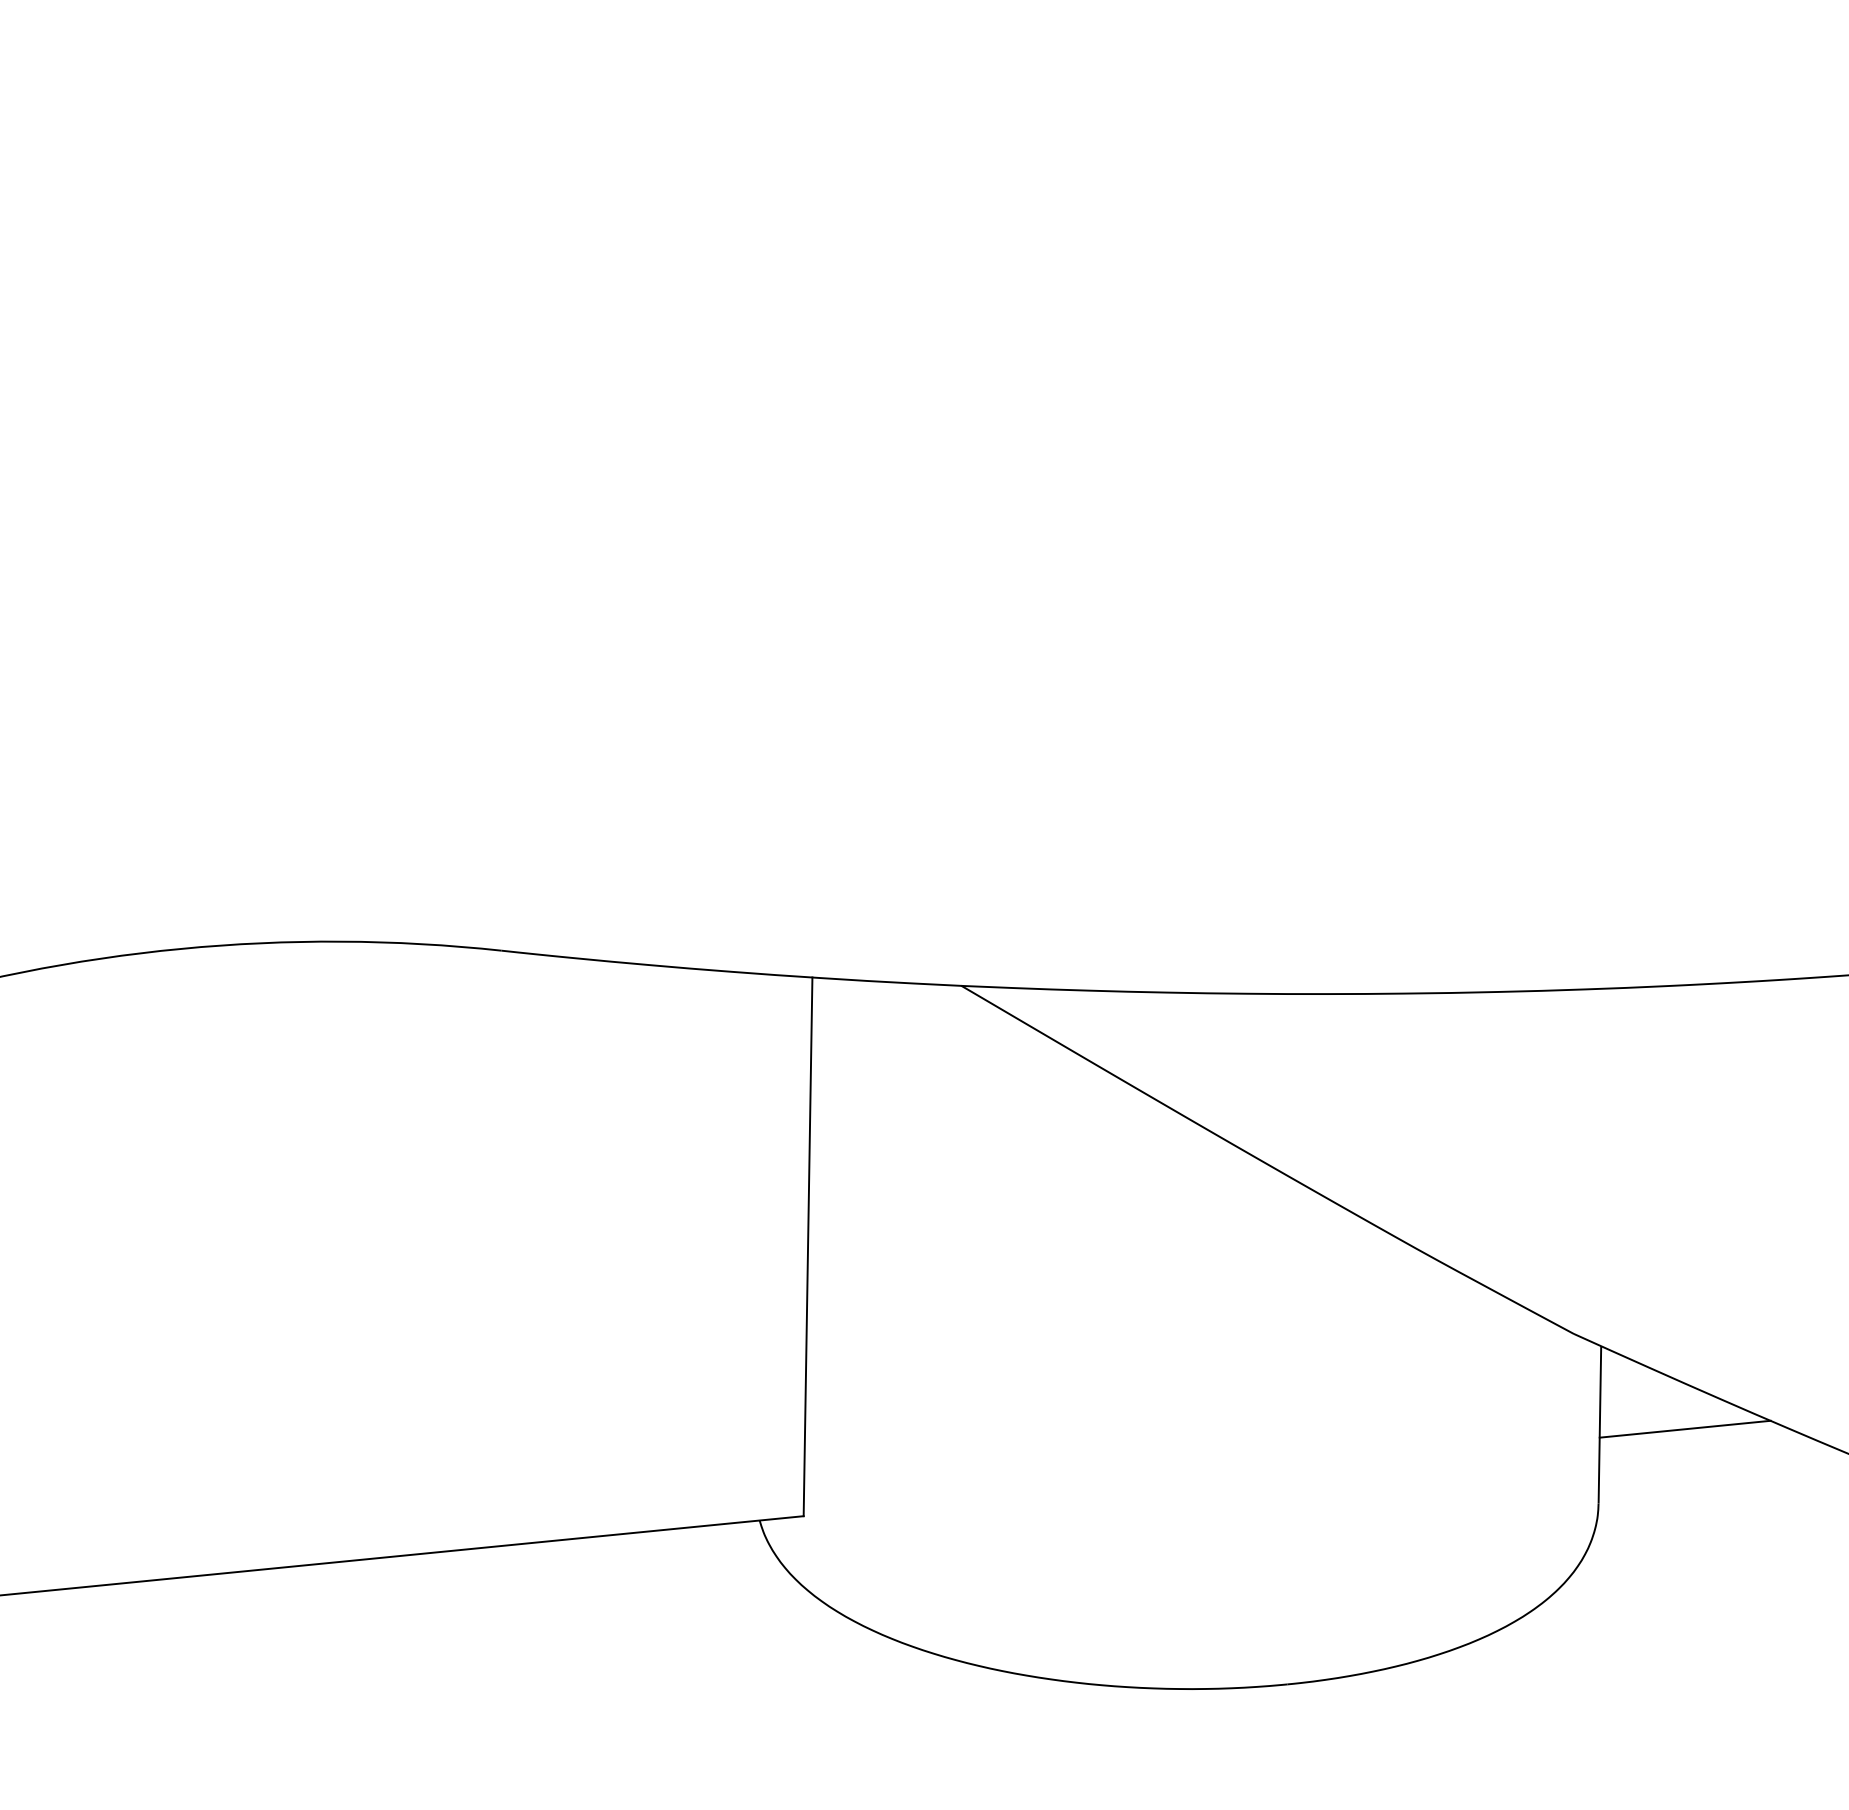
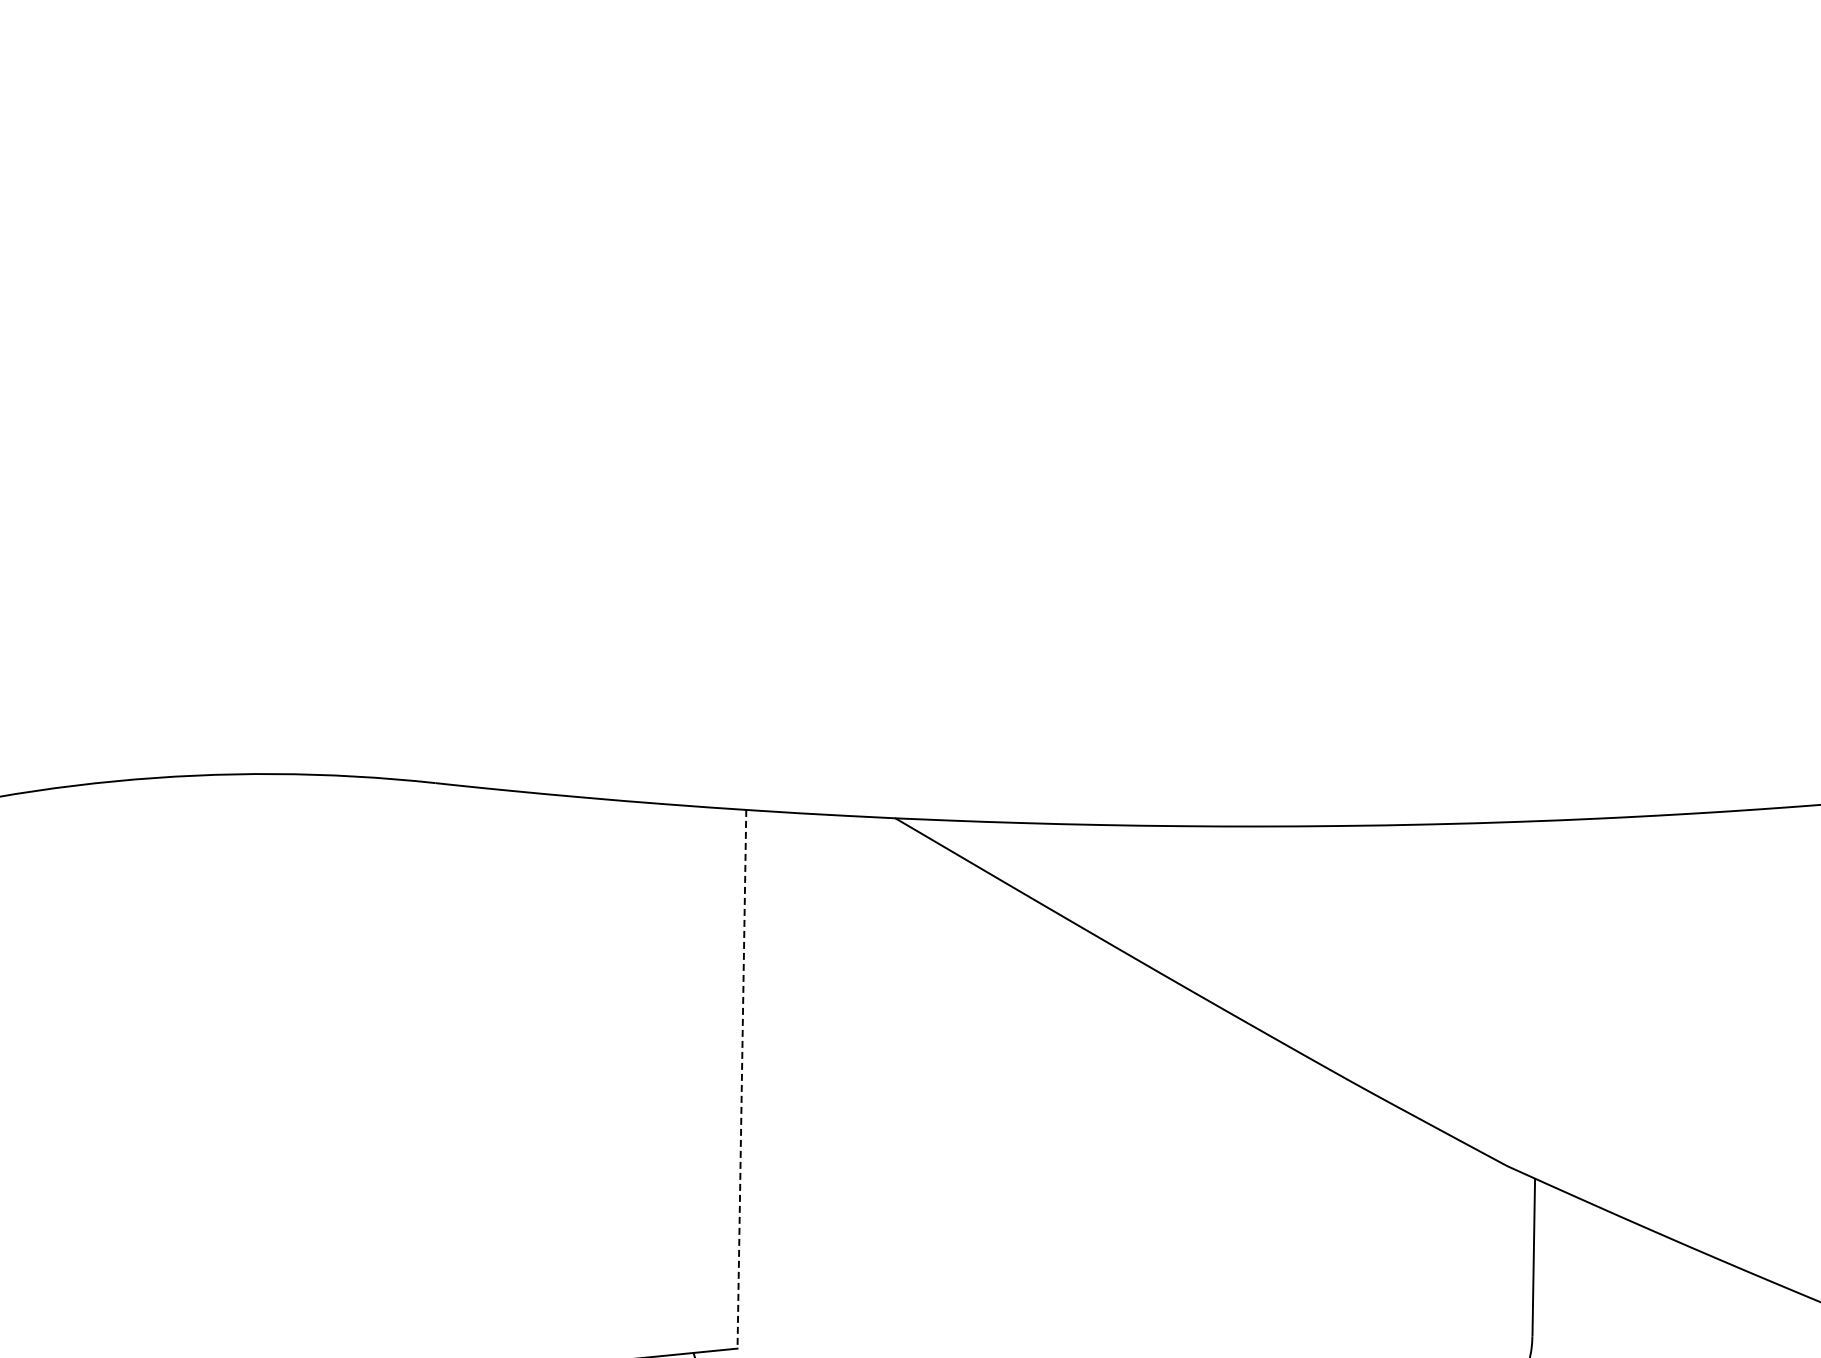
line: (808, 1247) -> (742, 1079), solid -> dashed
line: (1684, 1428) -> (1618, 1260), removed

